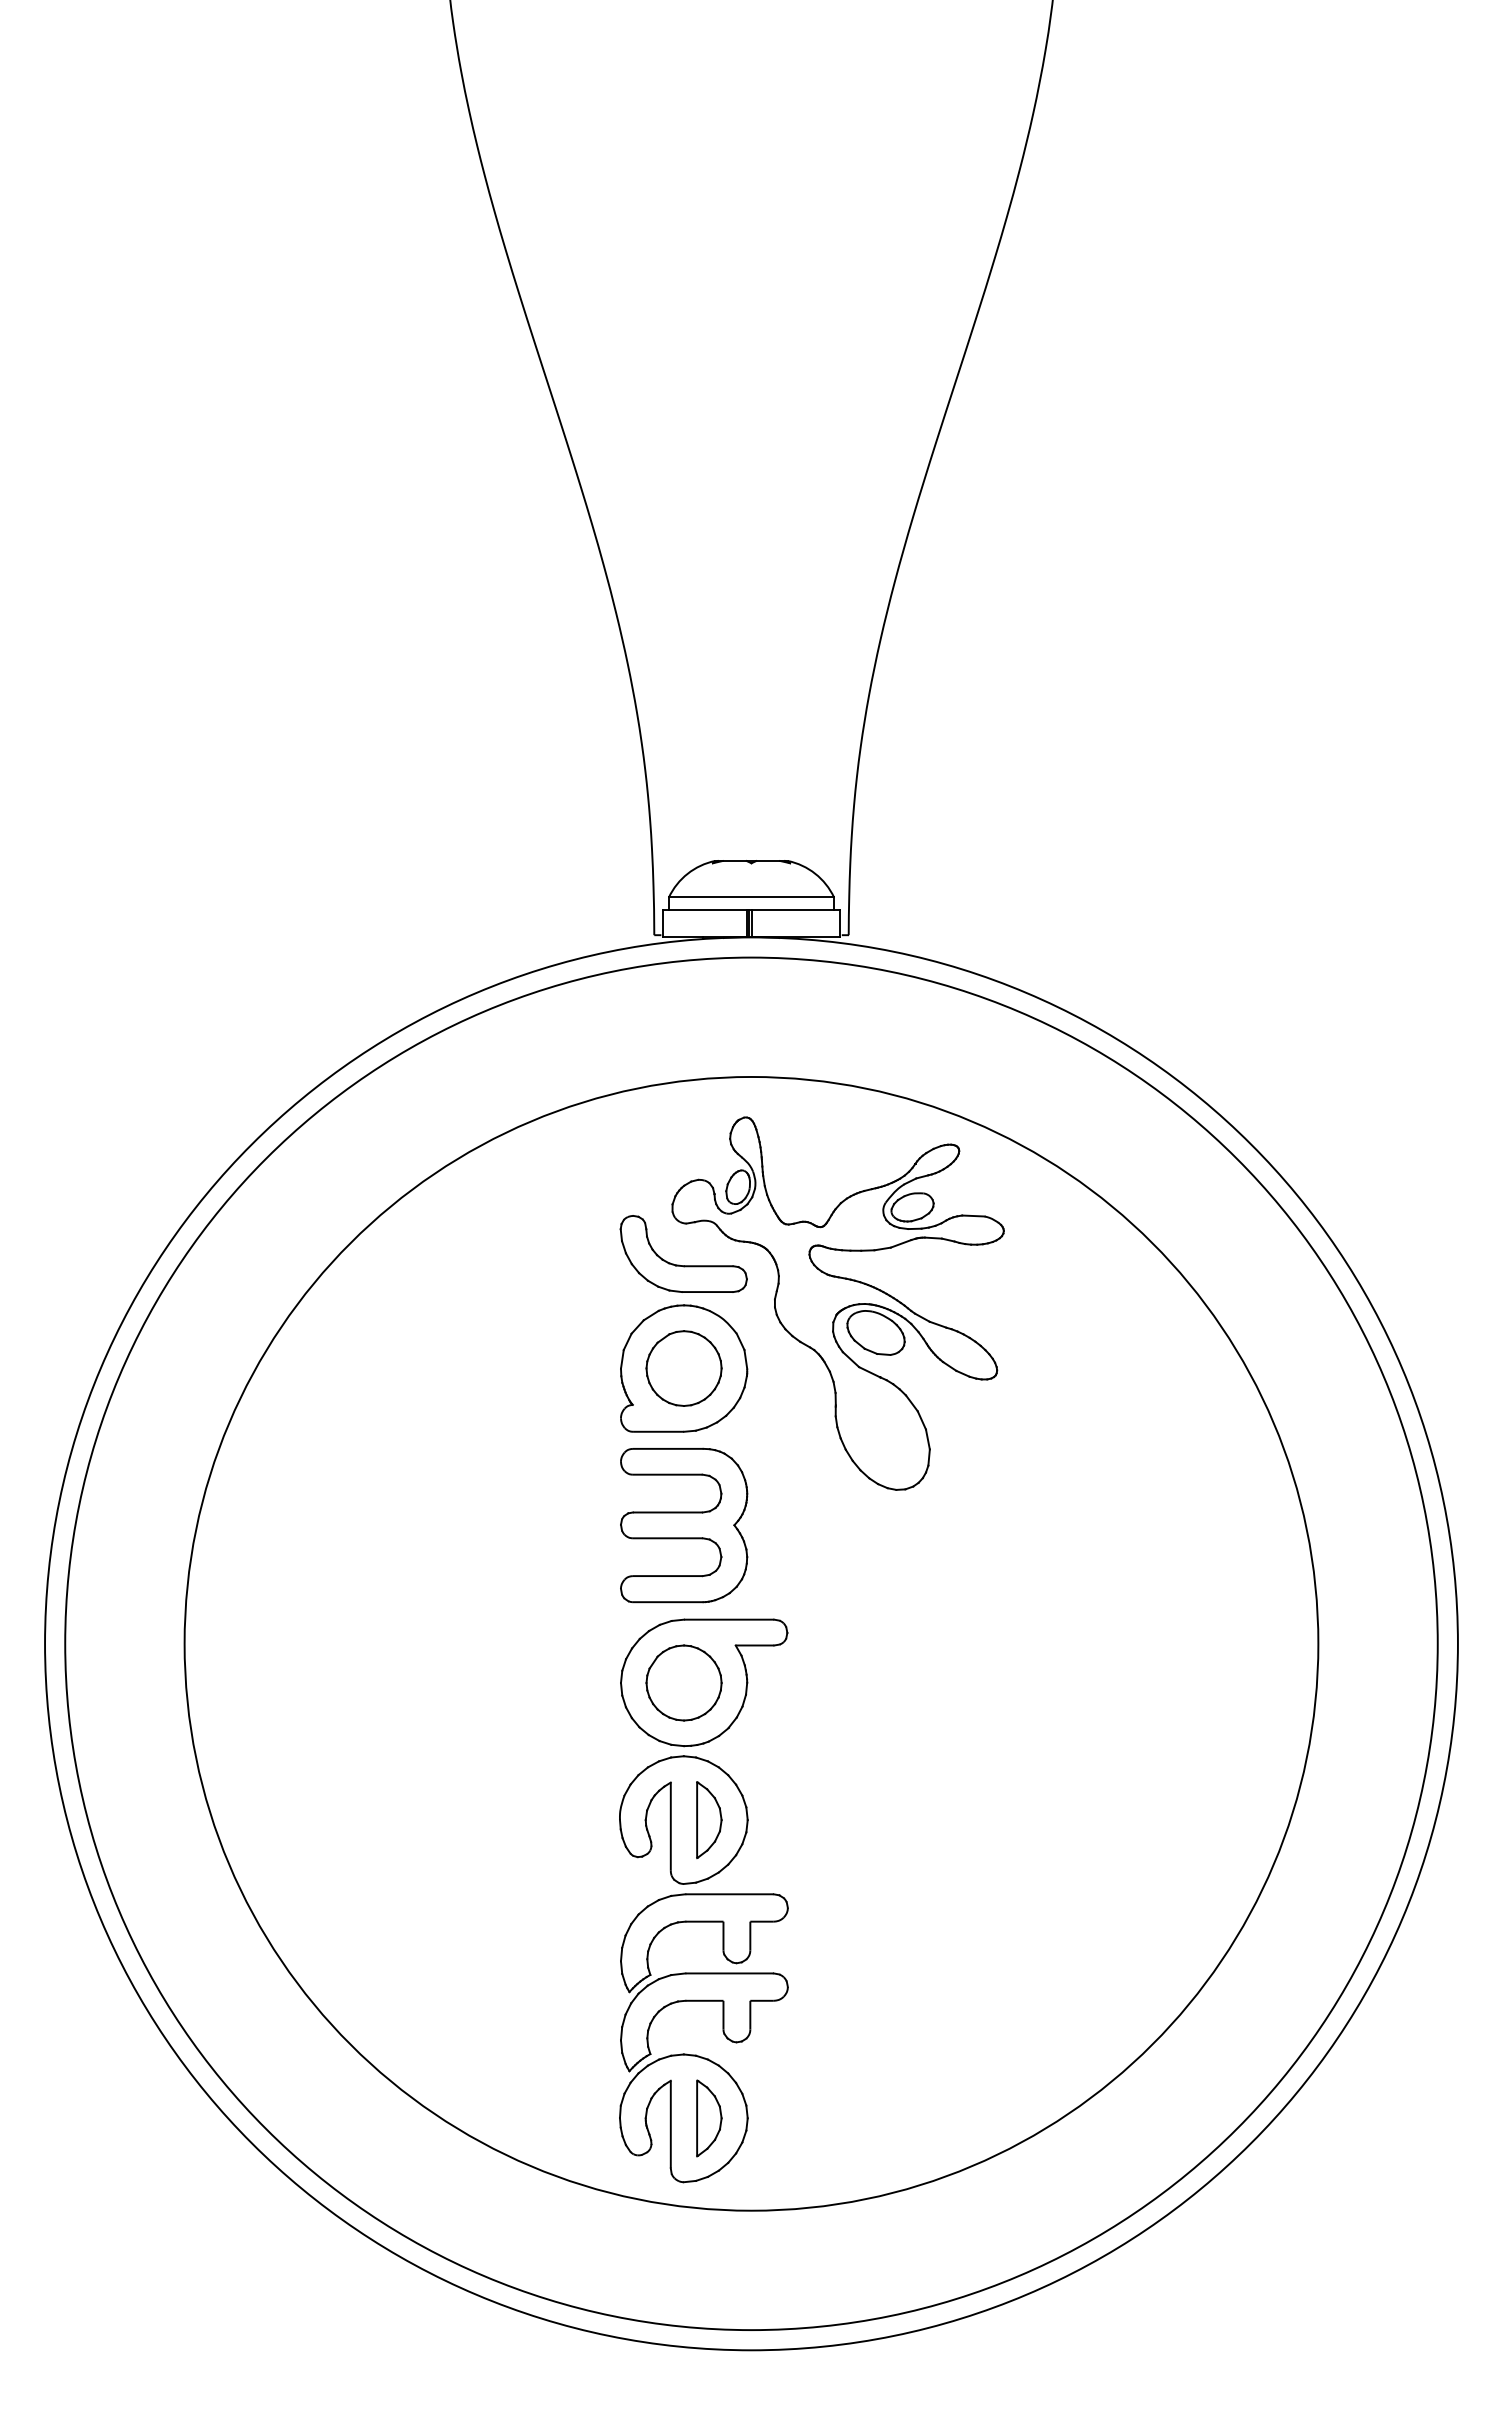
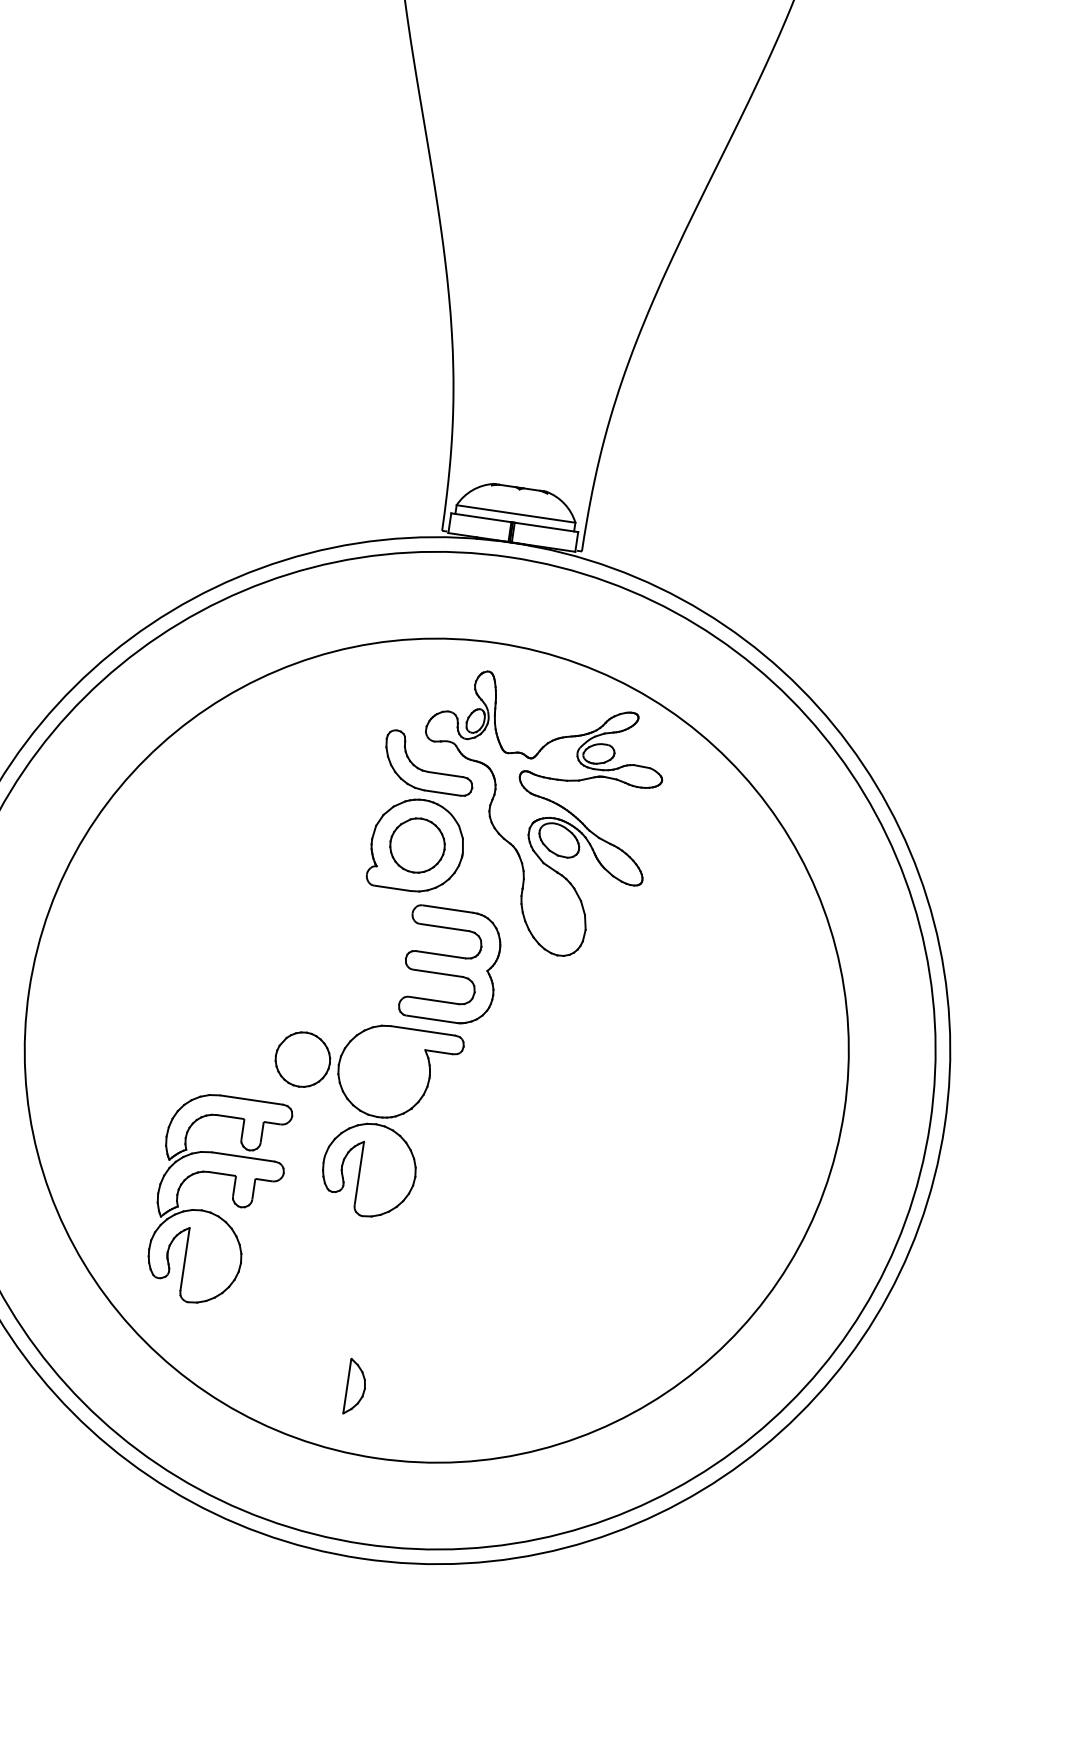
part: (684, 1525) -> (451, 965), moved
part: (683, 1682) -> (302, 1059), moved
part: (709, 1820) -> (387, 1173), removed
part: (696, 2054) -> (210, 1211), moved

